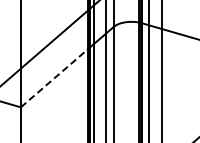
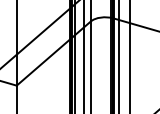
line: (54, 78) -> (43, 62), dashed -> solid

